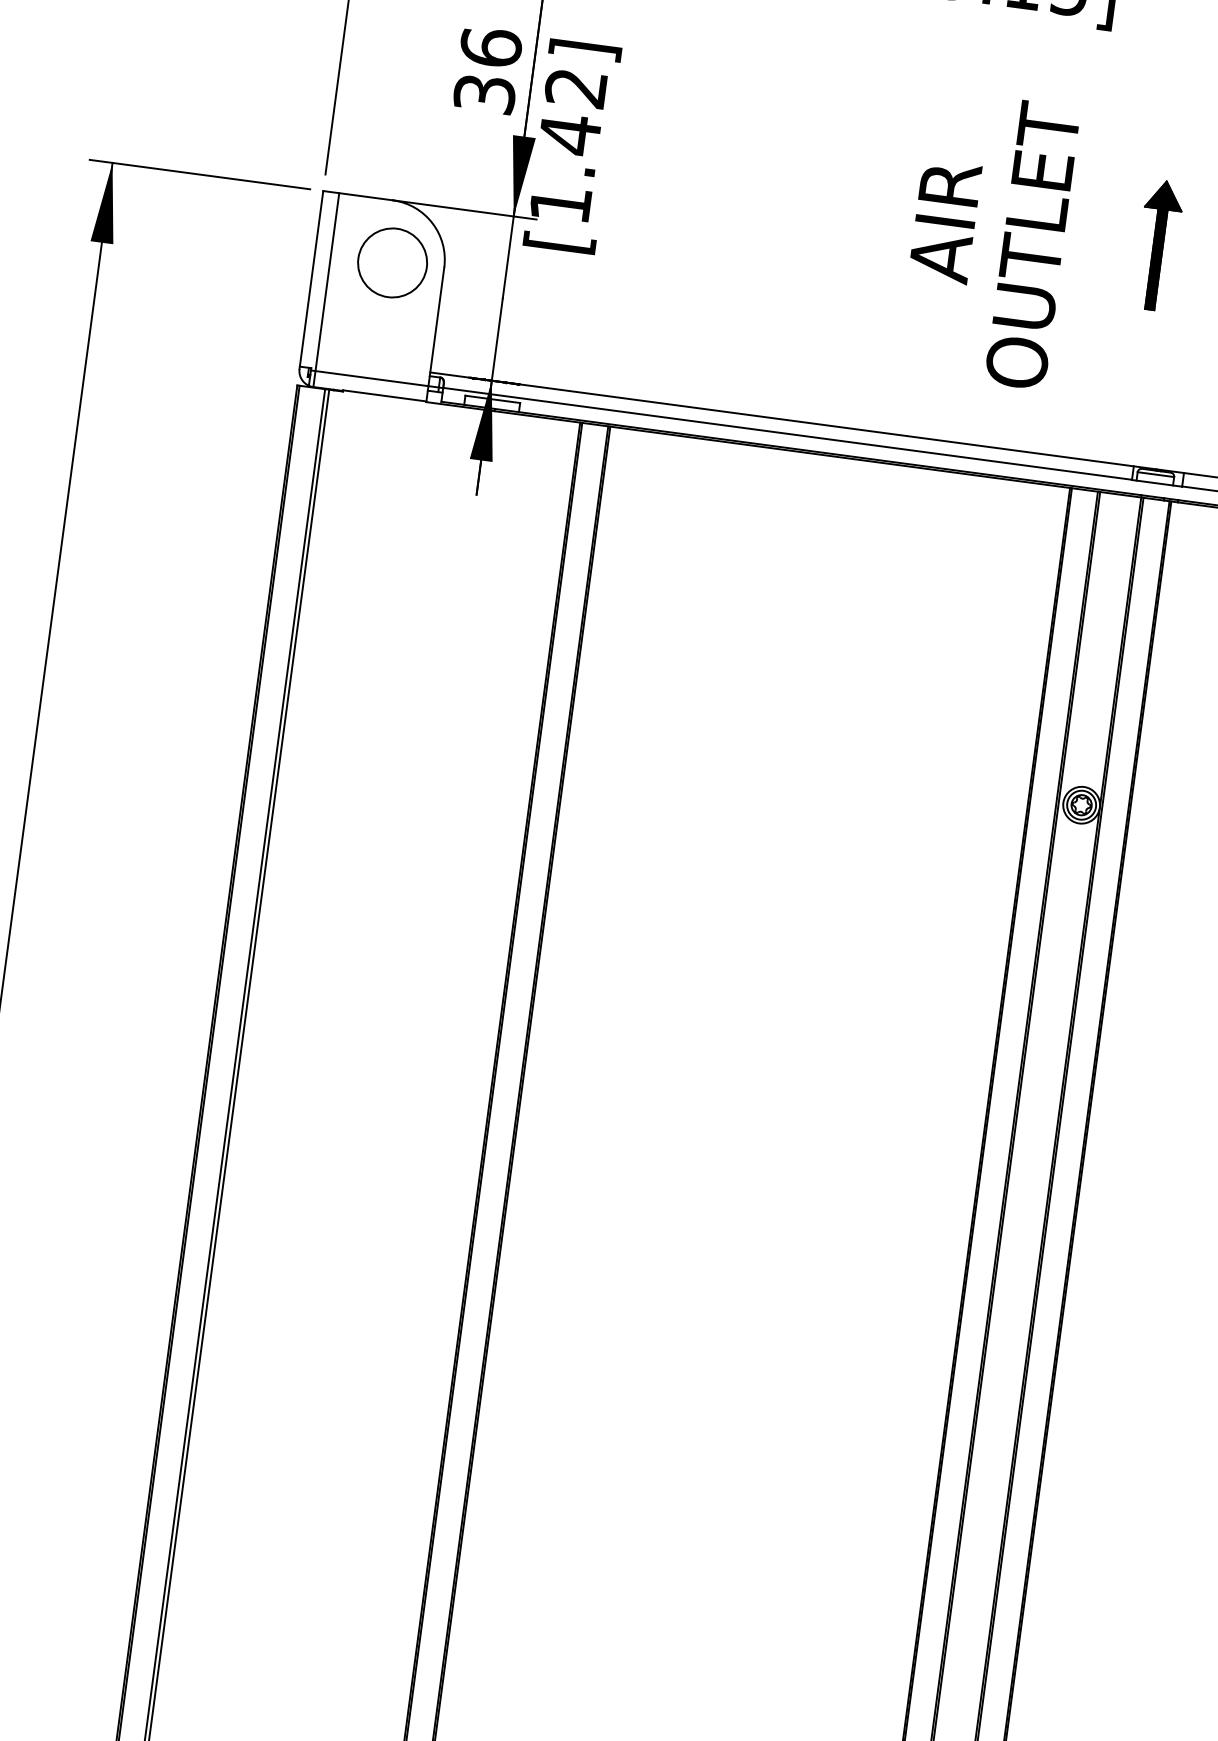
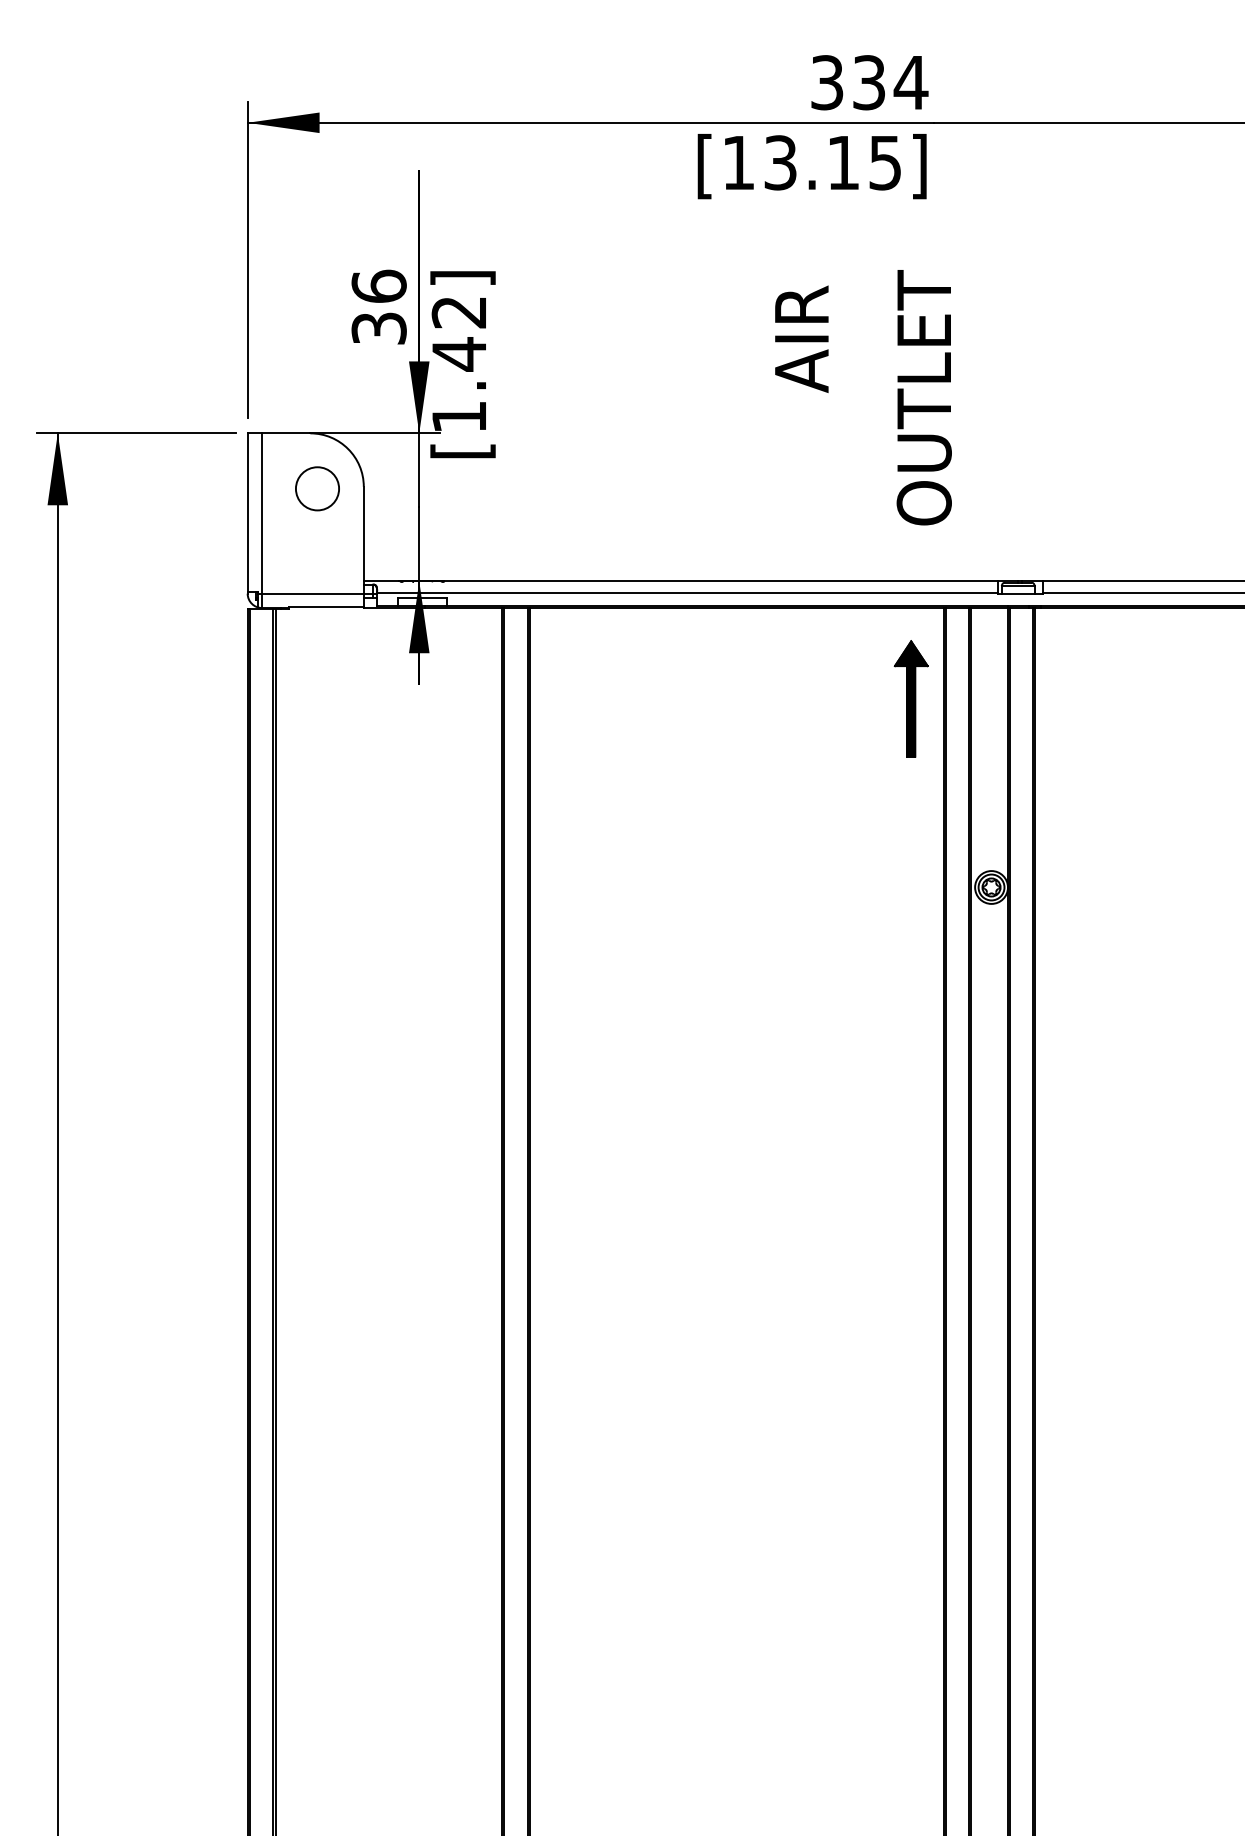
text: (944, 221) -> (801, 338), moved
part: (1157, 244) -> (910, 698), moved
text: (1032, 245) -> (923, 397), moved
circle: (392, 262) -> (317, 488), size x0.7

